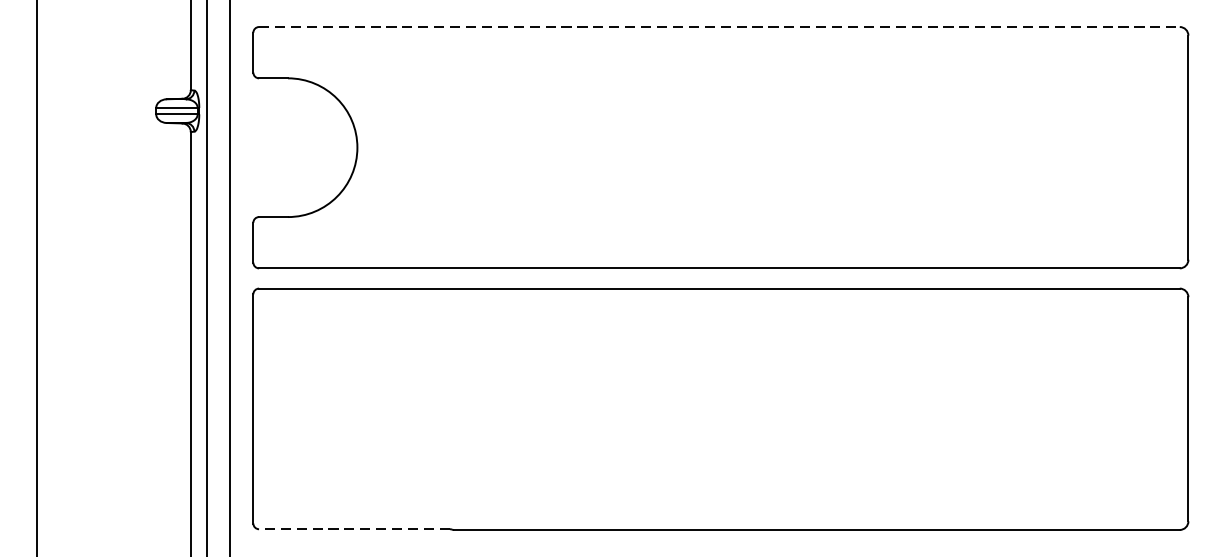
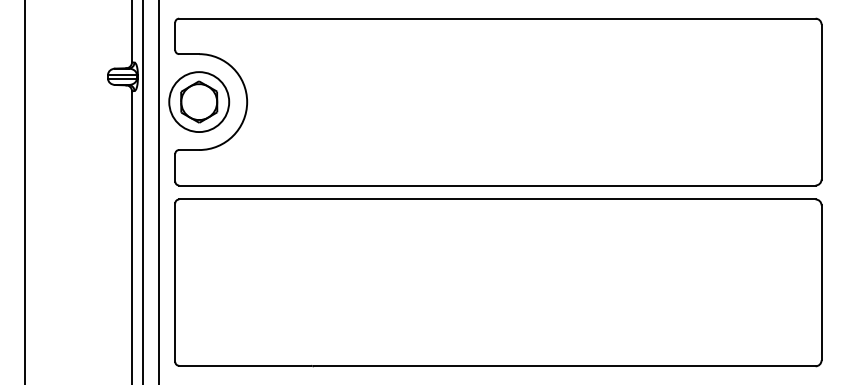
line: (719, 26) -> (497, 18), dashed -> solid
part: (288, 146) -> (199, 101), added
line: (354, 528) -> (245, 365), dashed -> solid

